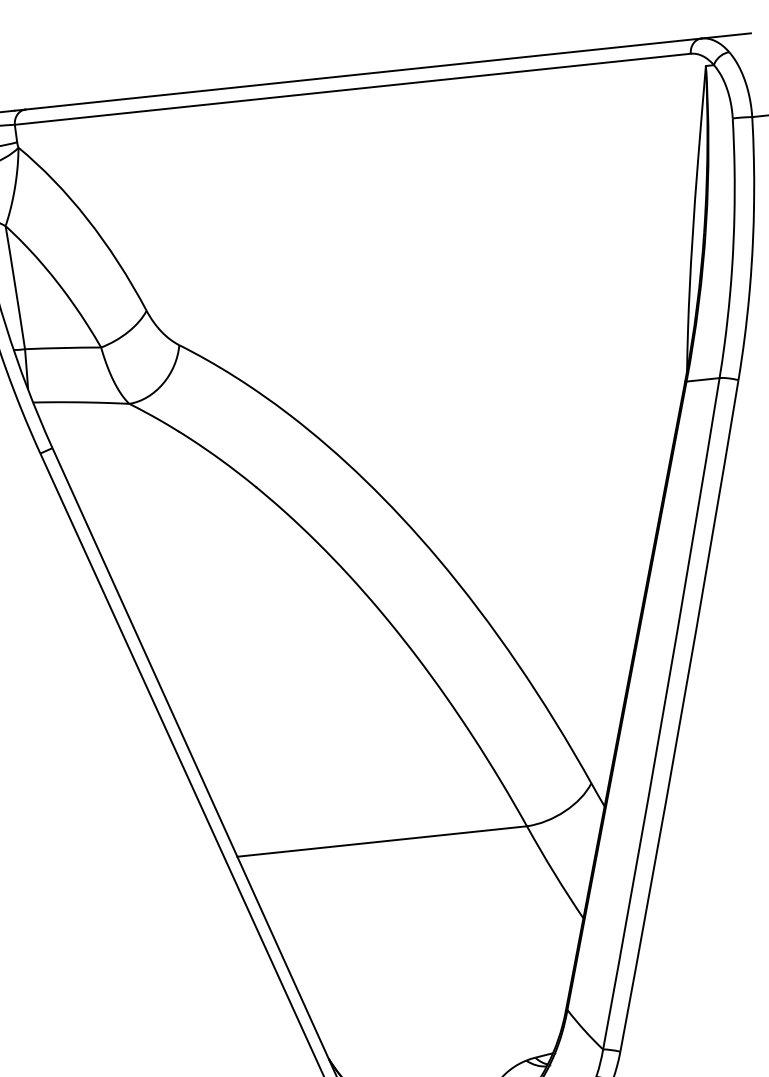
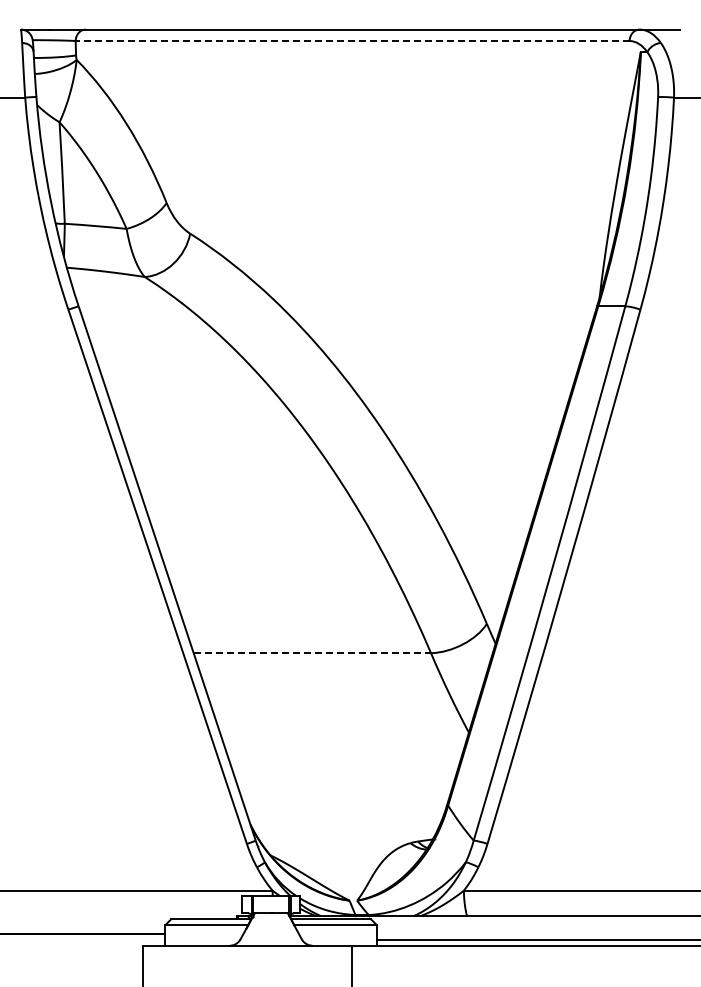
line: (352, 89) -> (352, 41), solid -> dashed
line: (382, 841) -> (312, 653), solid -> dashed

